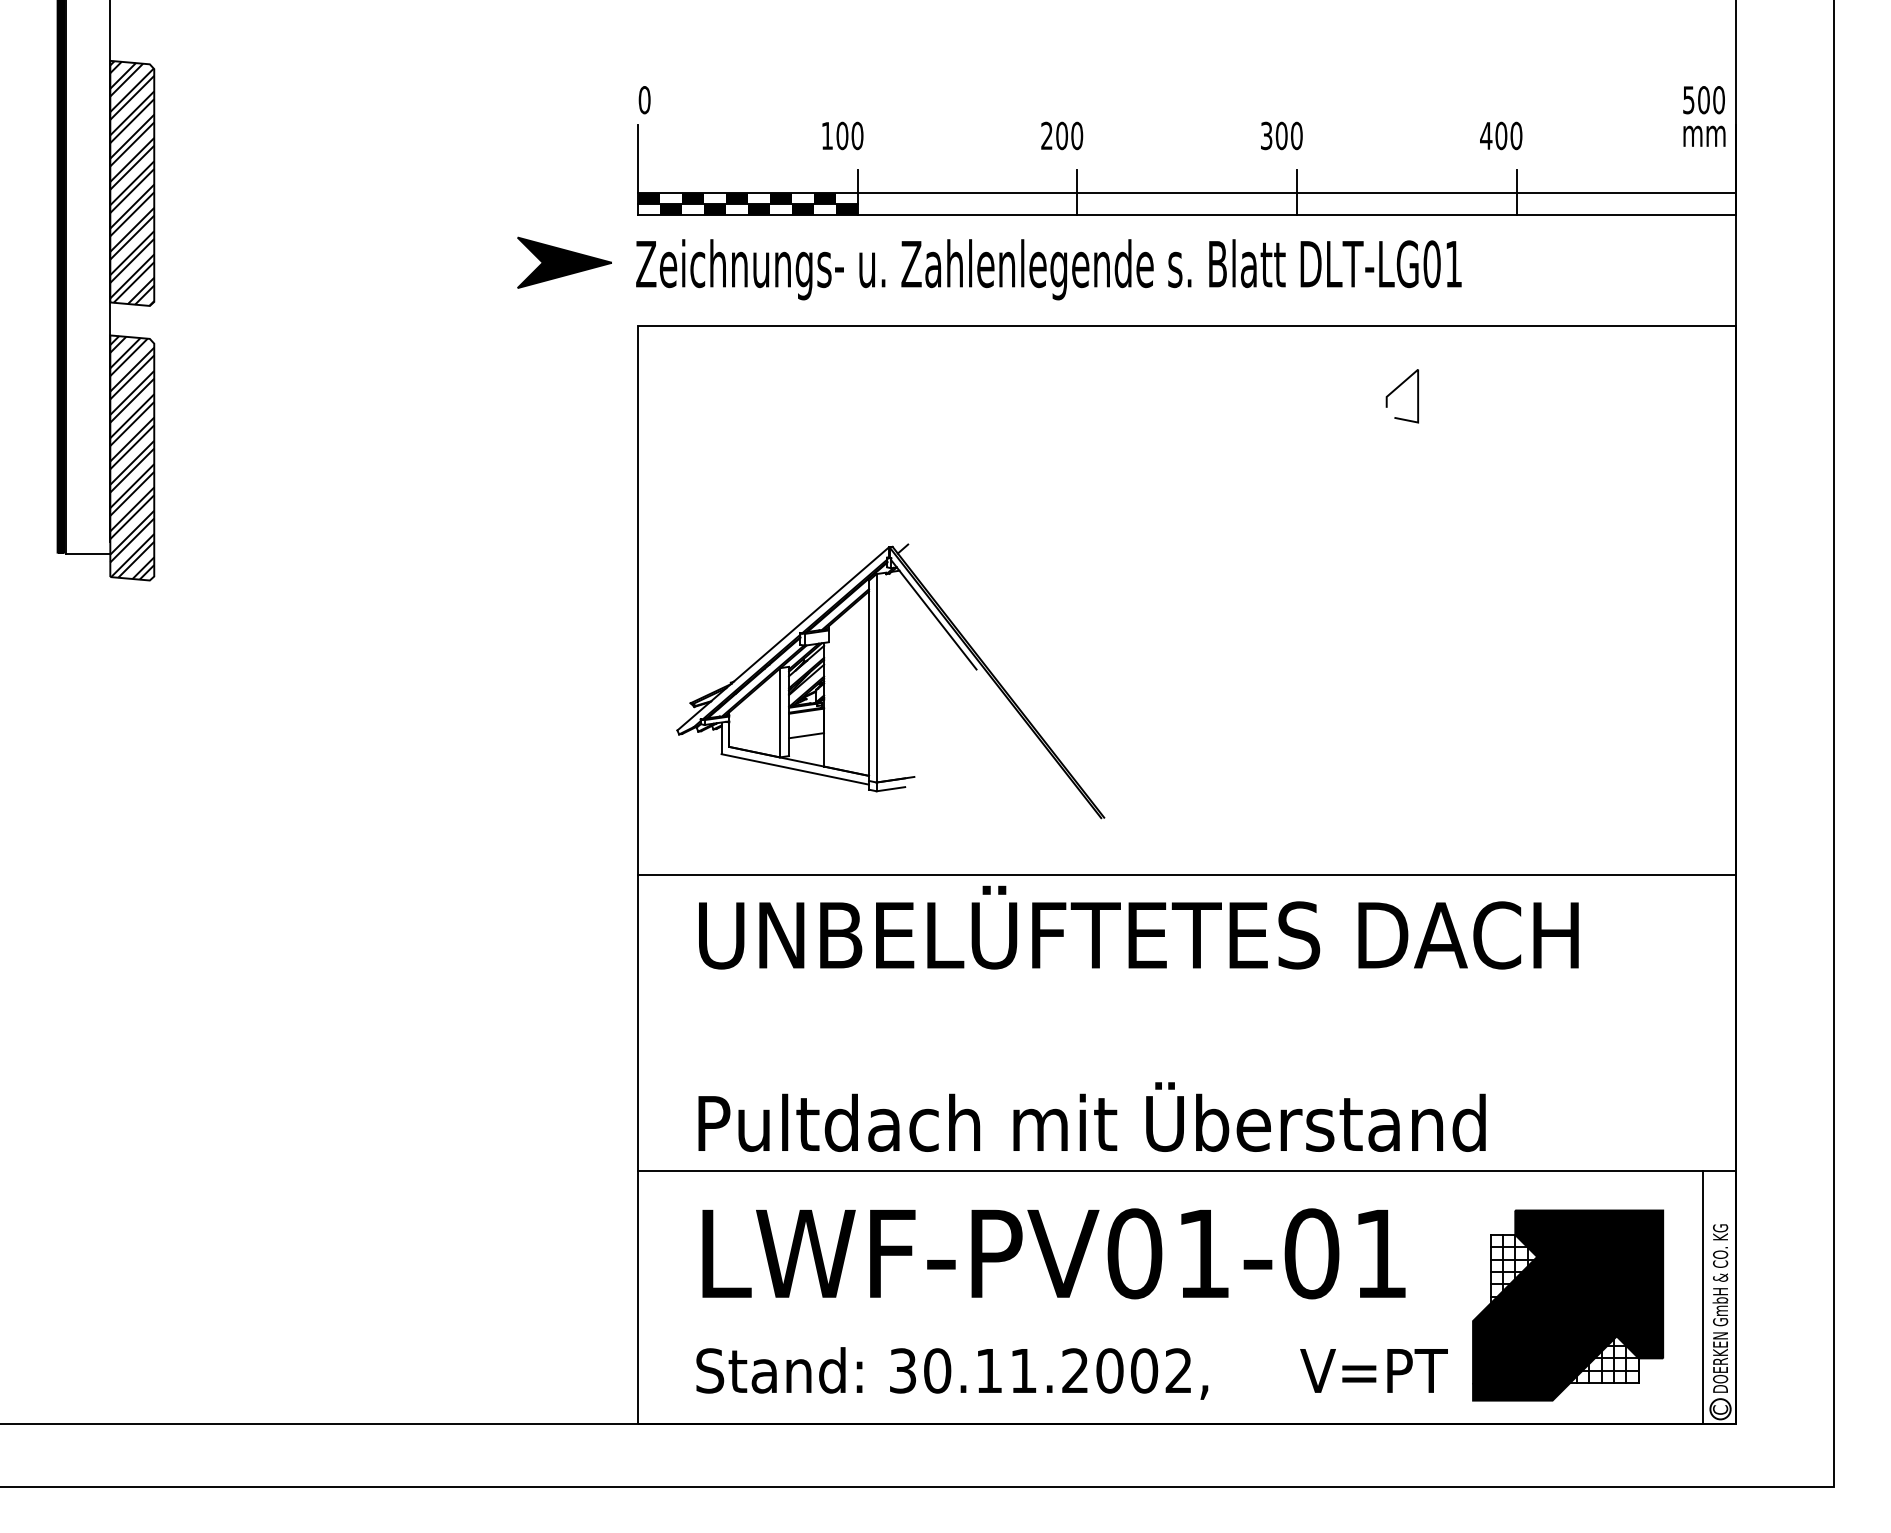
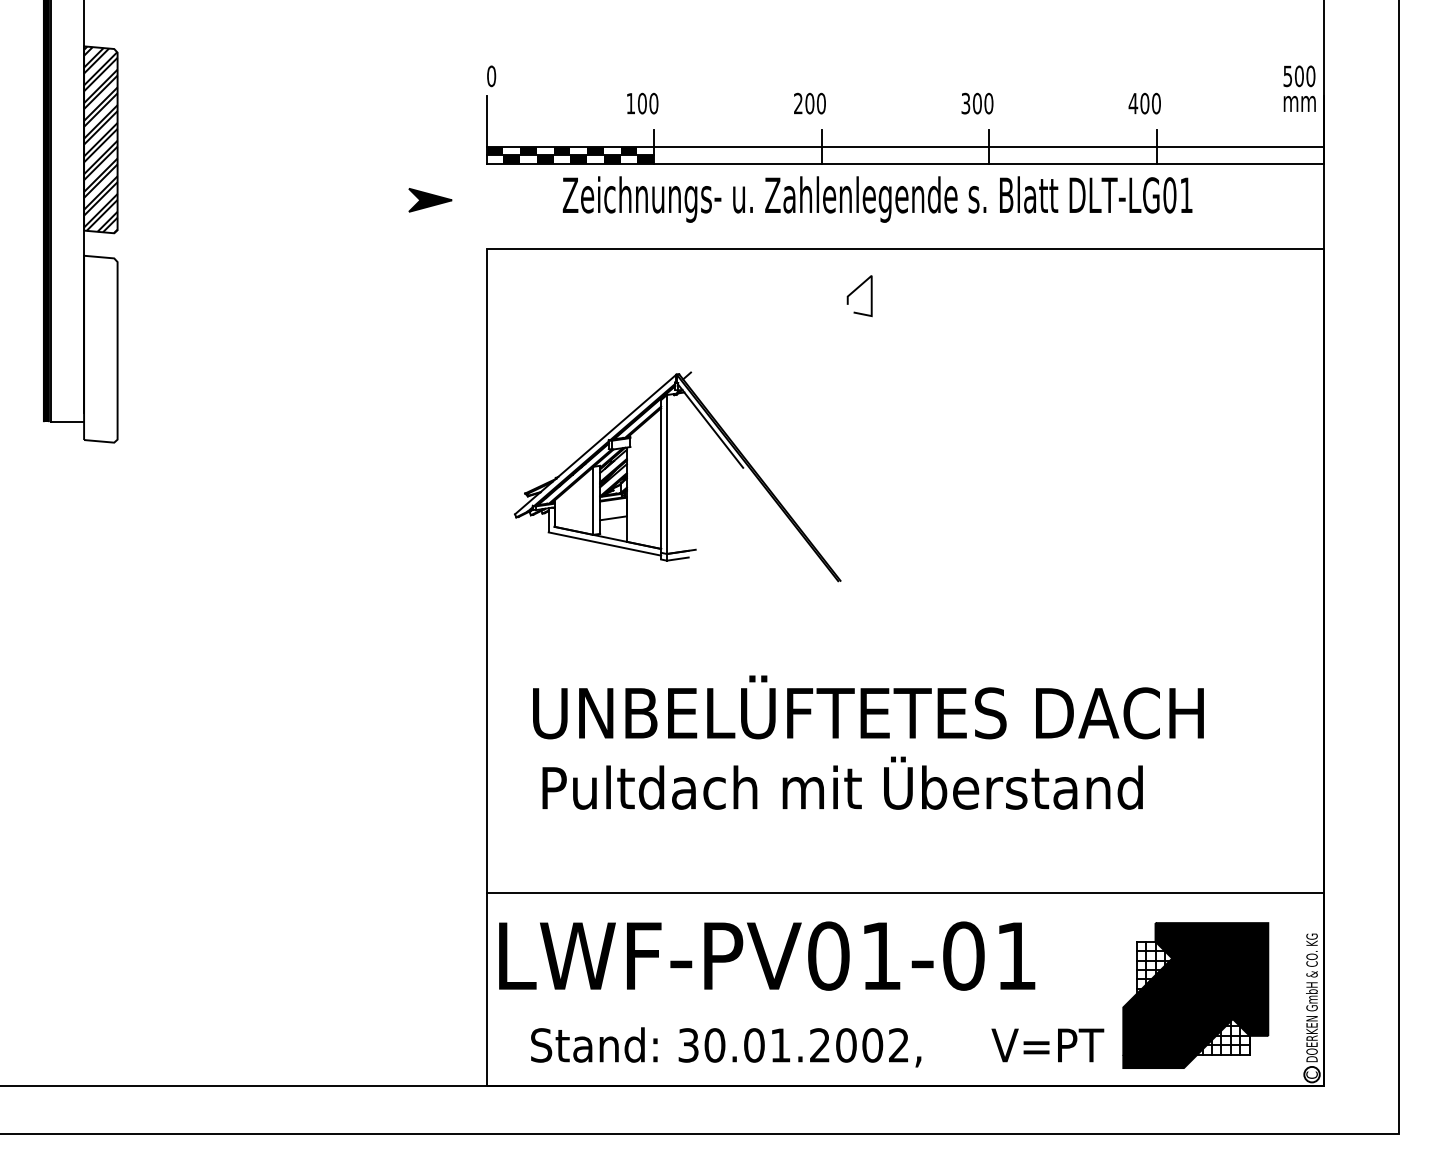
part: (564, 262) -> (430, 200), size x0.6
text: (1048, 269) -> (877, 199), moved
line: (1395, 390) -> (854, 291), moved
hatch: (132, 457) -> (101, 348), removed
part: (877, 681) -> (667, 476), moved
line: (1187, 875) -> (905, 667), removed
text: (1091, 1116) -> (842, 782), moved
text: (1053, 1253) -> (766, 955), moved
line: (1702, 1297) -> (1298, 989), removed
text: (988, 1370) -> (753, 1045), 30.11.2002, -> 30.01.2002,

